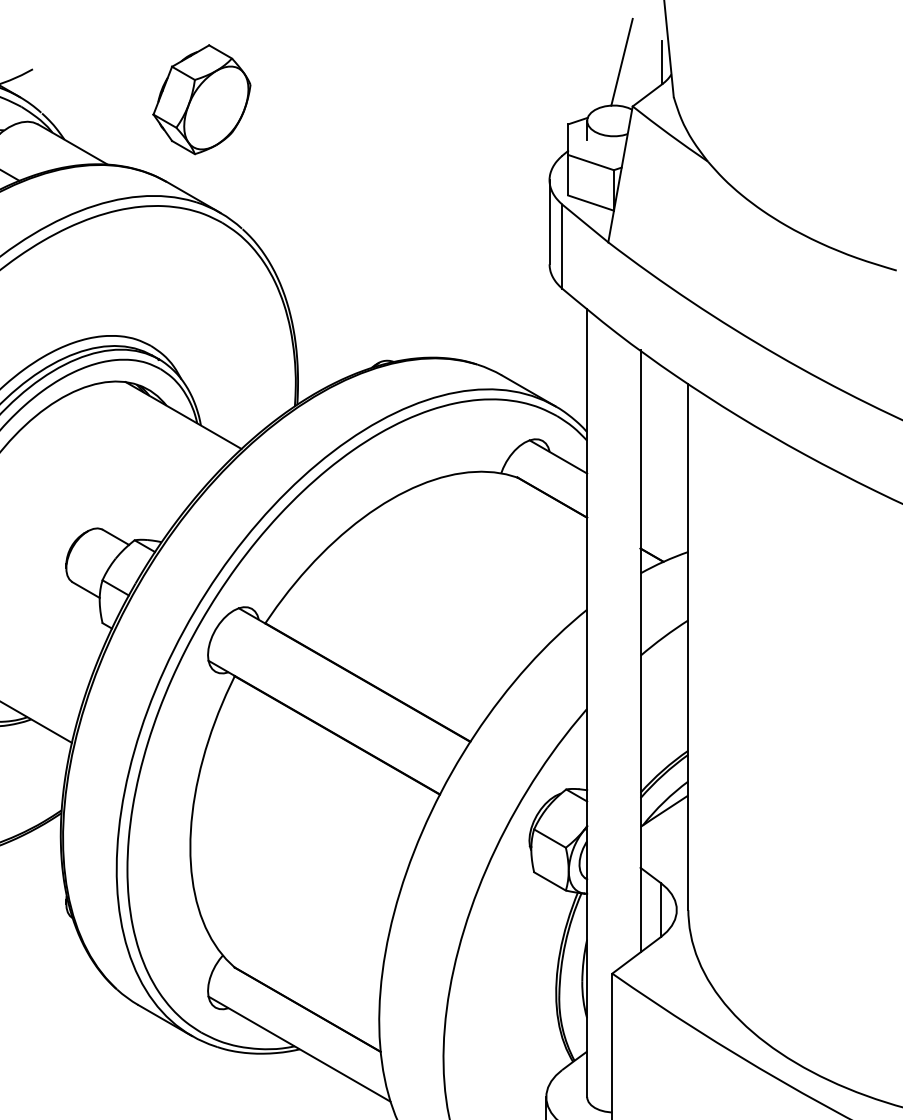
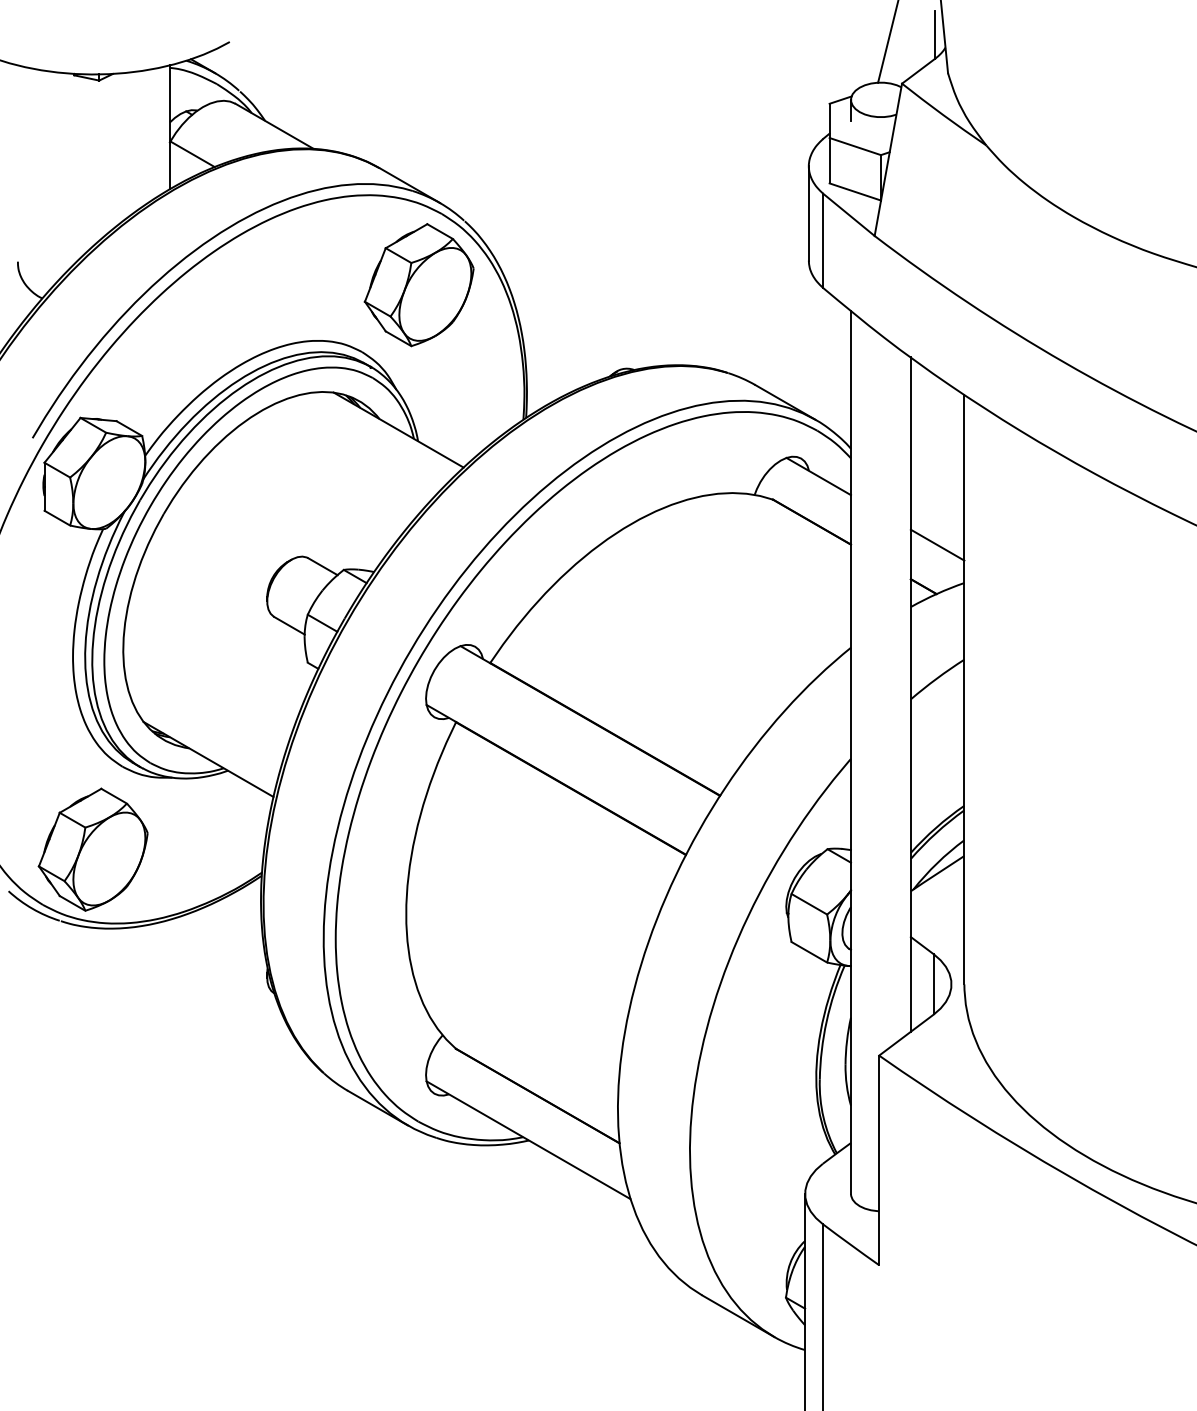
part: (201, 100) -> (418, 285), moved
line: (664, 517) -> (937, 544), added

